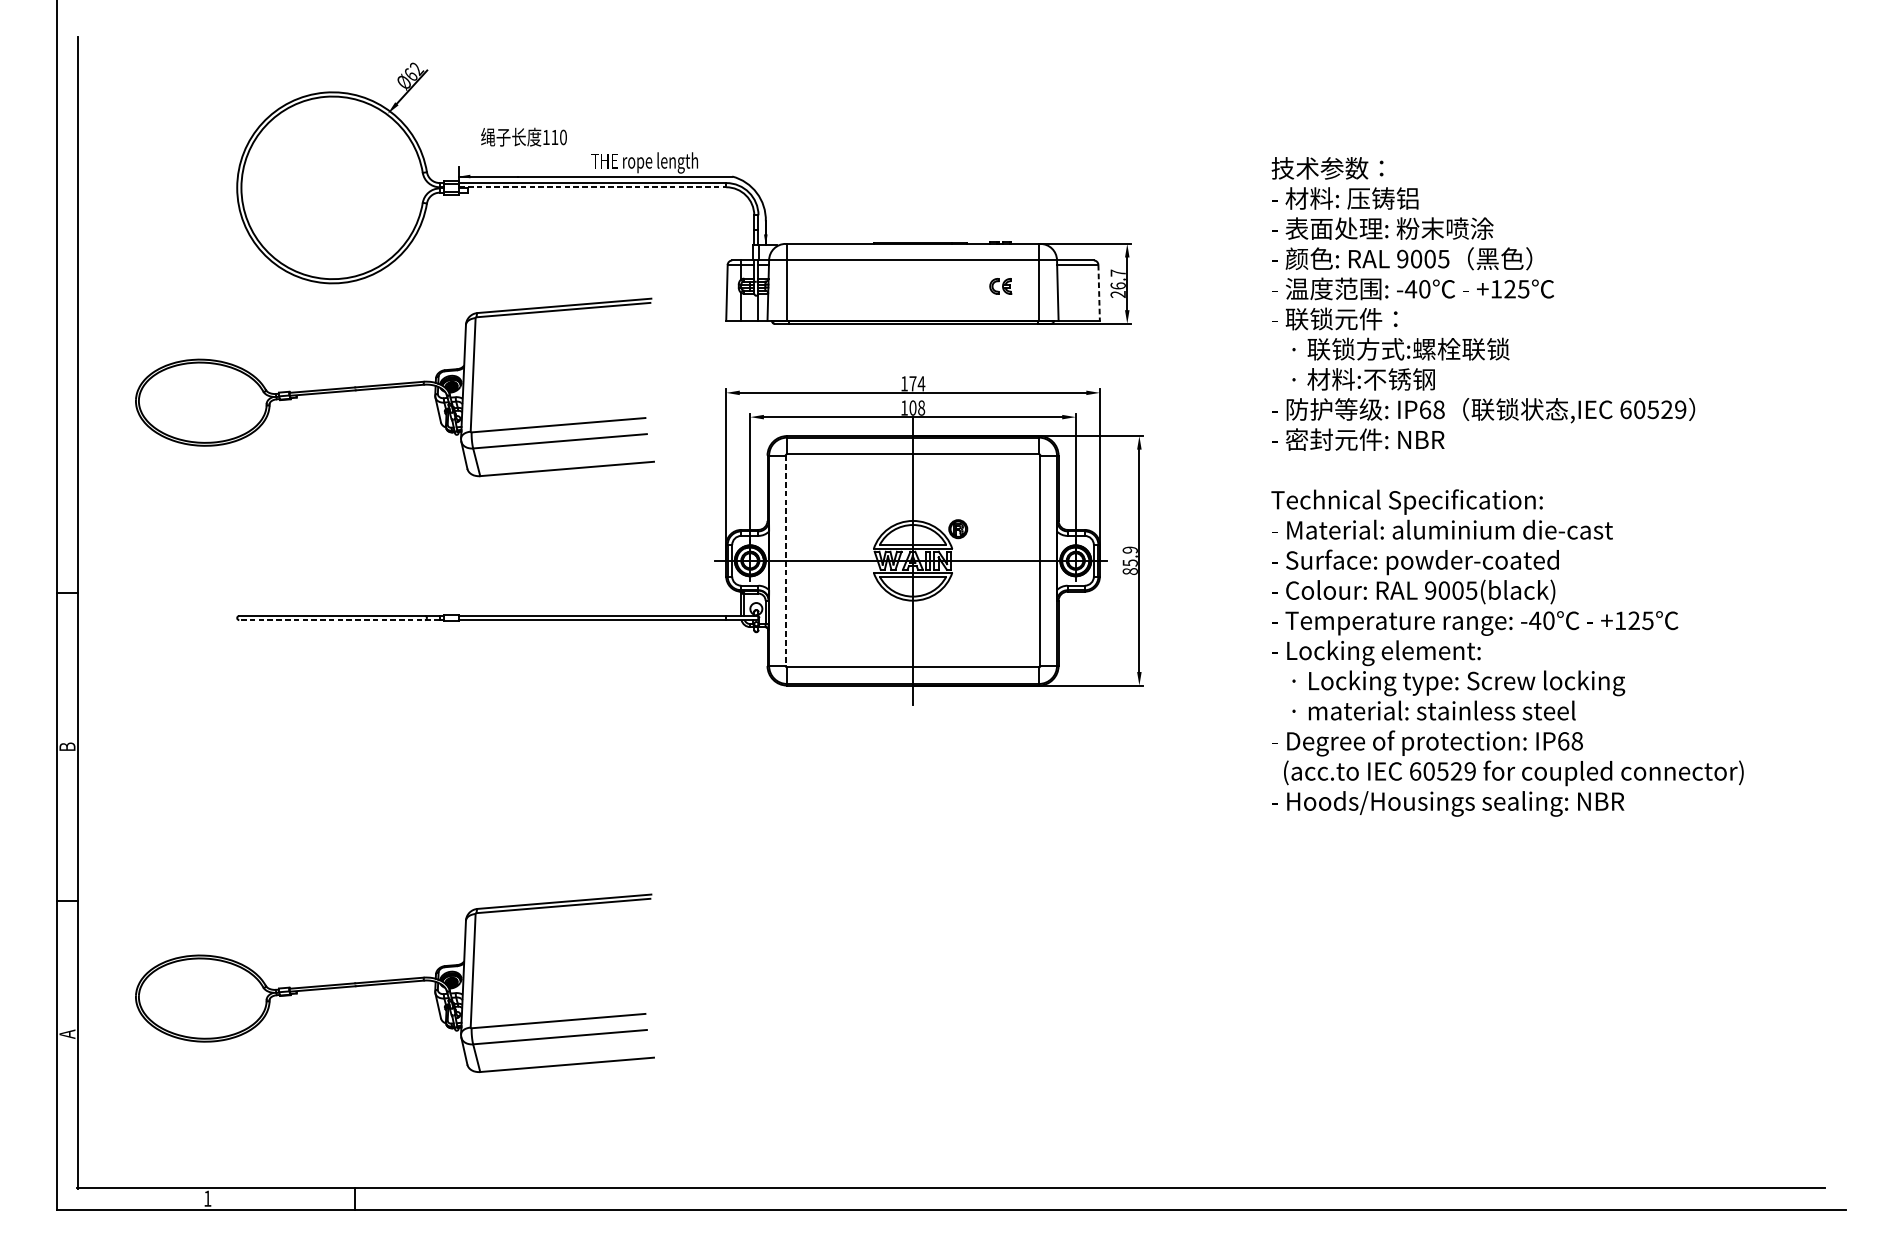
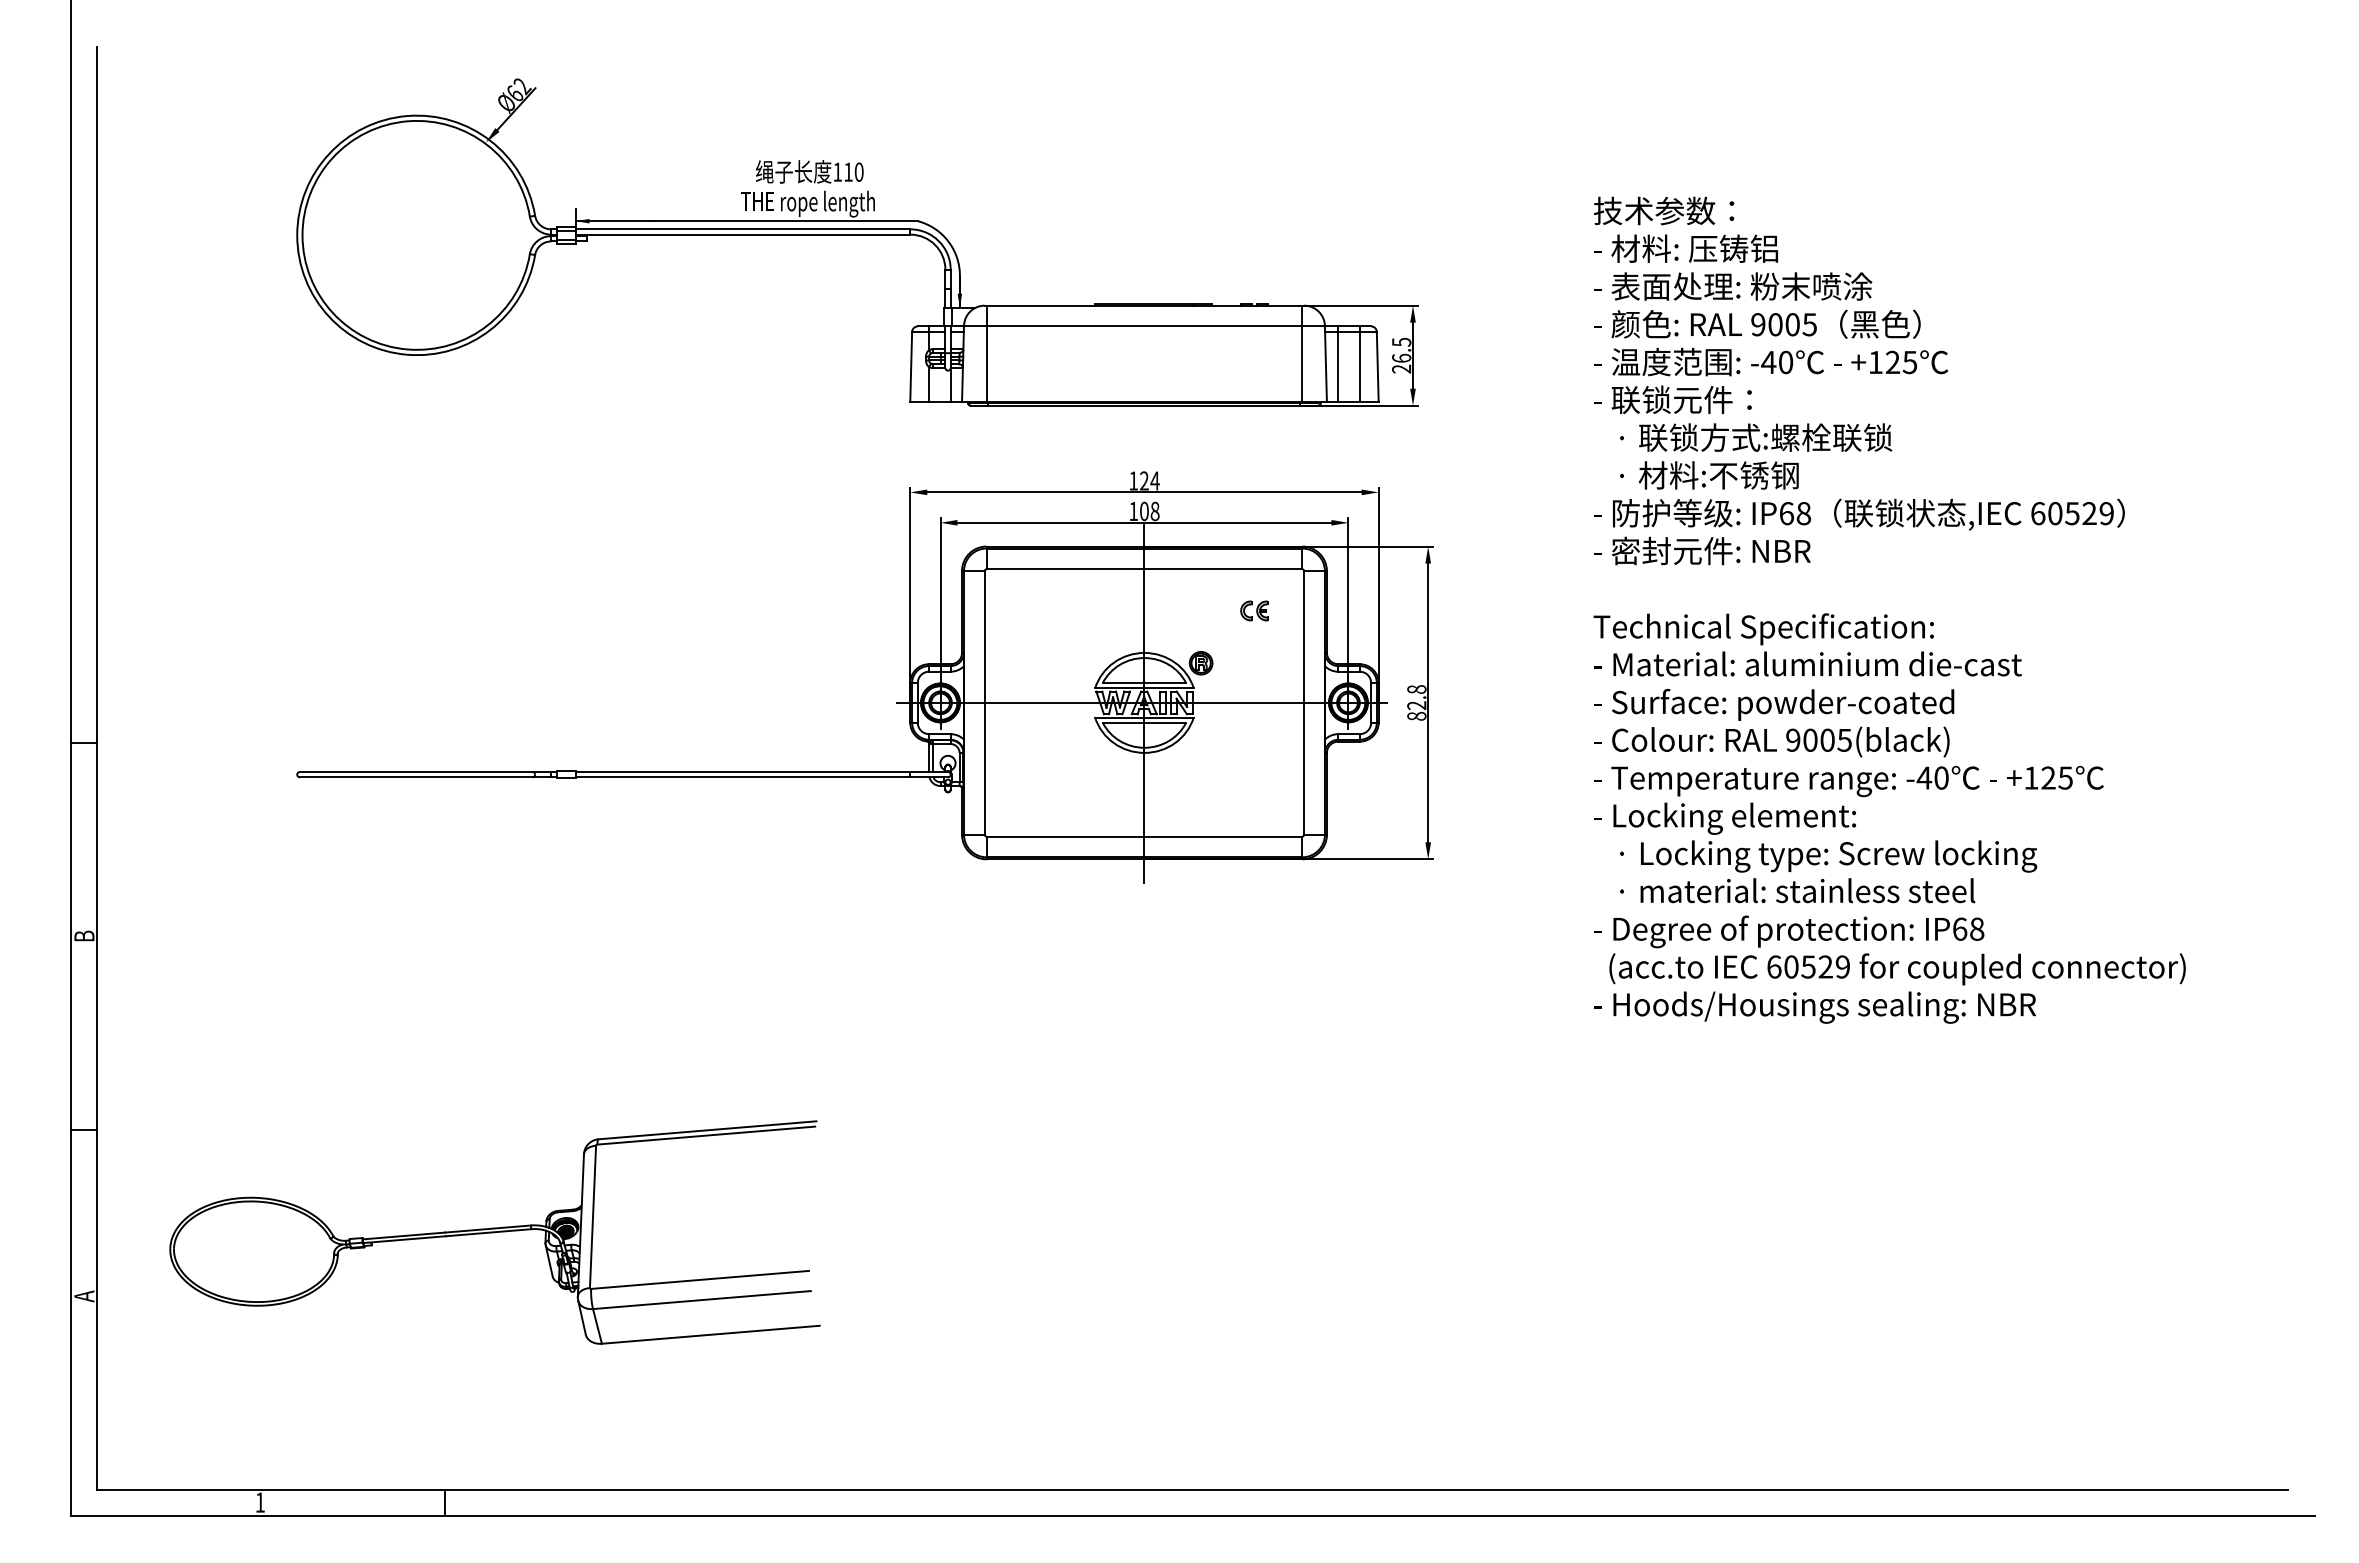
text: (523, 136) -> (809, 171), moved
line: (593, 187) -> (743, 234), dashed -> solid
text: (1118, 272) -> (1401, 341), 26.7 -> 26.5
part: (1000, 286) -> (1254, 610), moved
line: (1067, 290) -> (1338, 363), added
line: (1084, 290) -> (1359, 363), added
line: (1098, 293) -> (1377, 367), dashed -> solid
text: (913, 383) -> (1144, 480), 174 -> 124
part: (394, 387) -> (494, 485), removed
text: (1130, 556) -> (1416, 697), 85.9 -> 82.8
line: (785, 560) -> (984, 702), dashed -> solid
line: (339, 620) -> (425, 777), dashed -> solid

